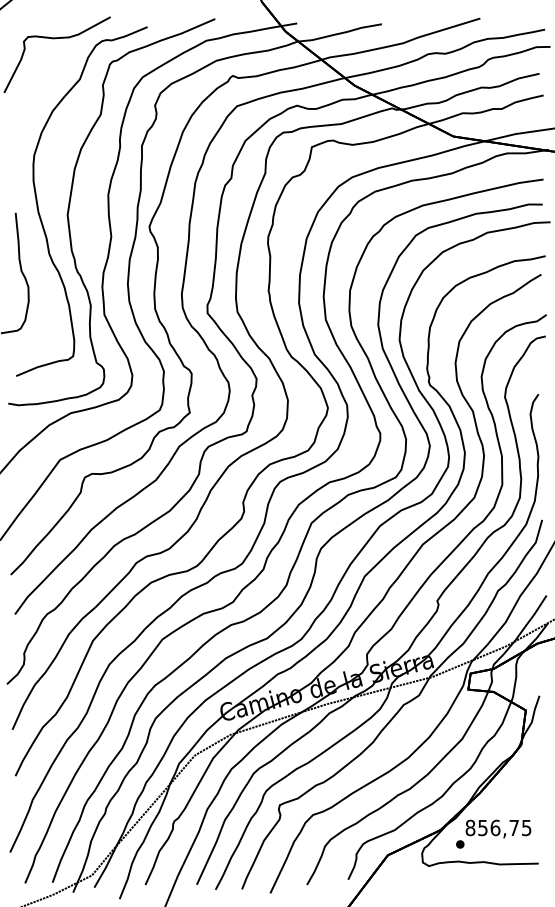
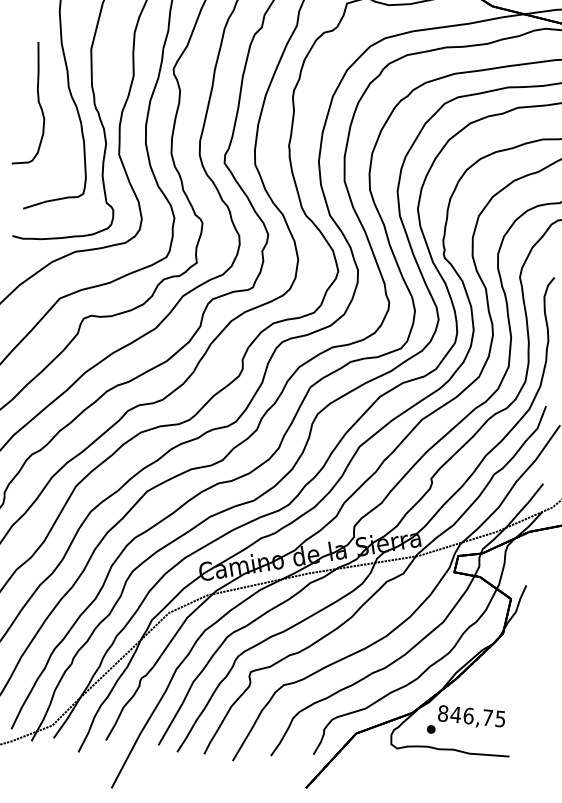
text: (482, 828) -> (455, 715), 856,75 -> 846,75

